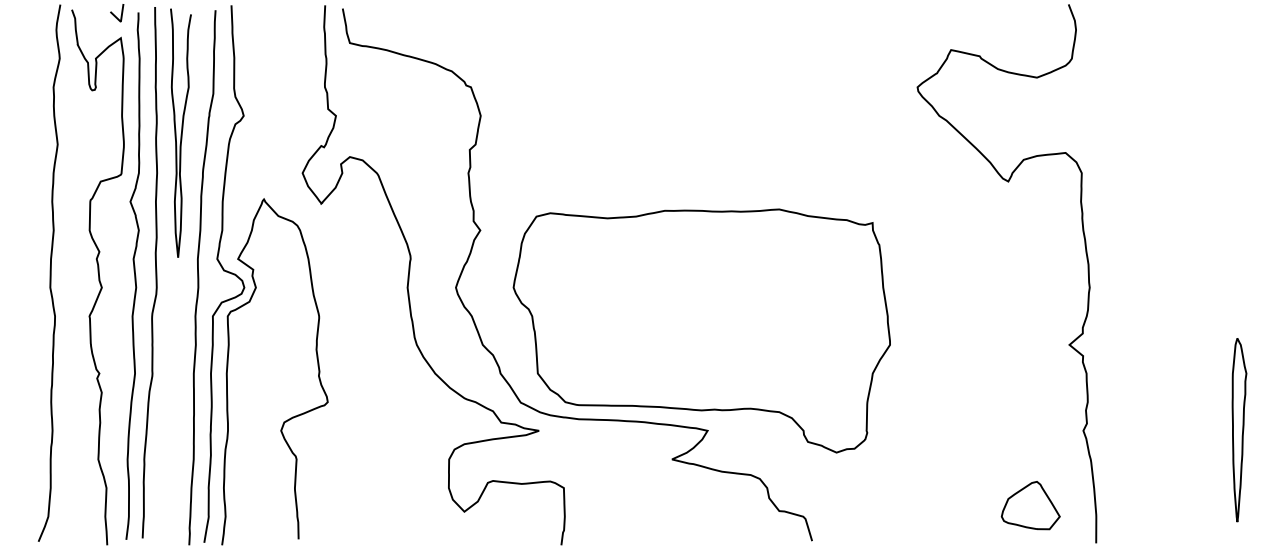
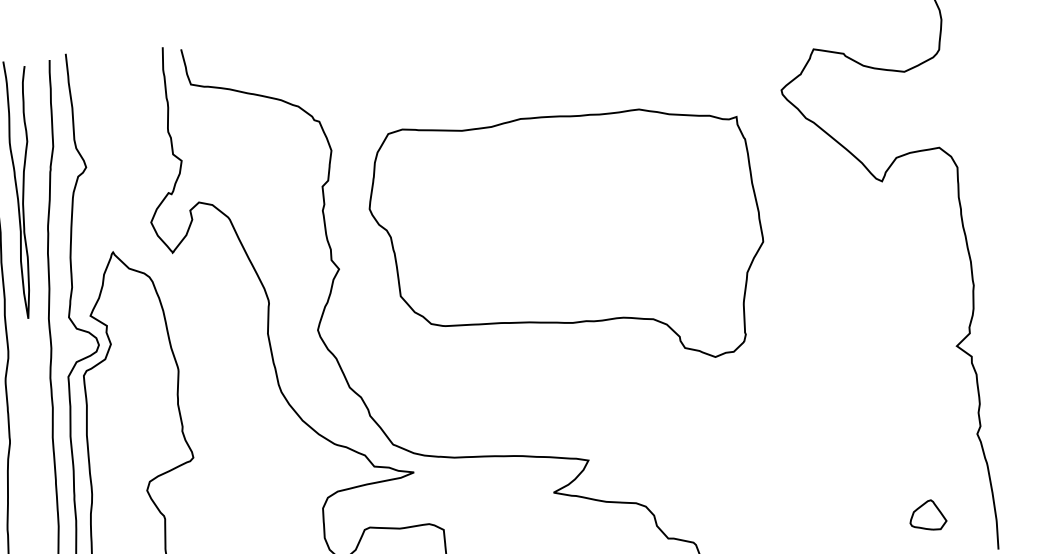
part: (701, 330) -> (567, 240), moved
part: (1030, 505) -> (927, 515), size x0.6

